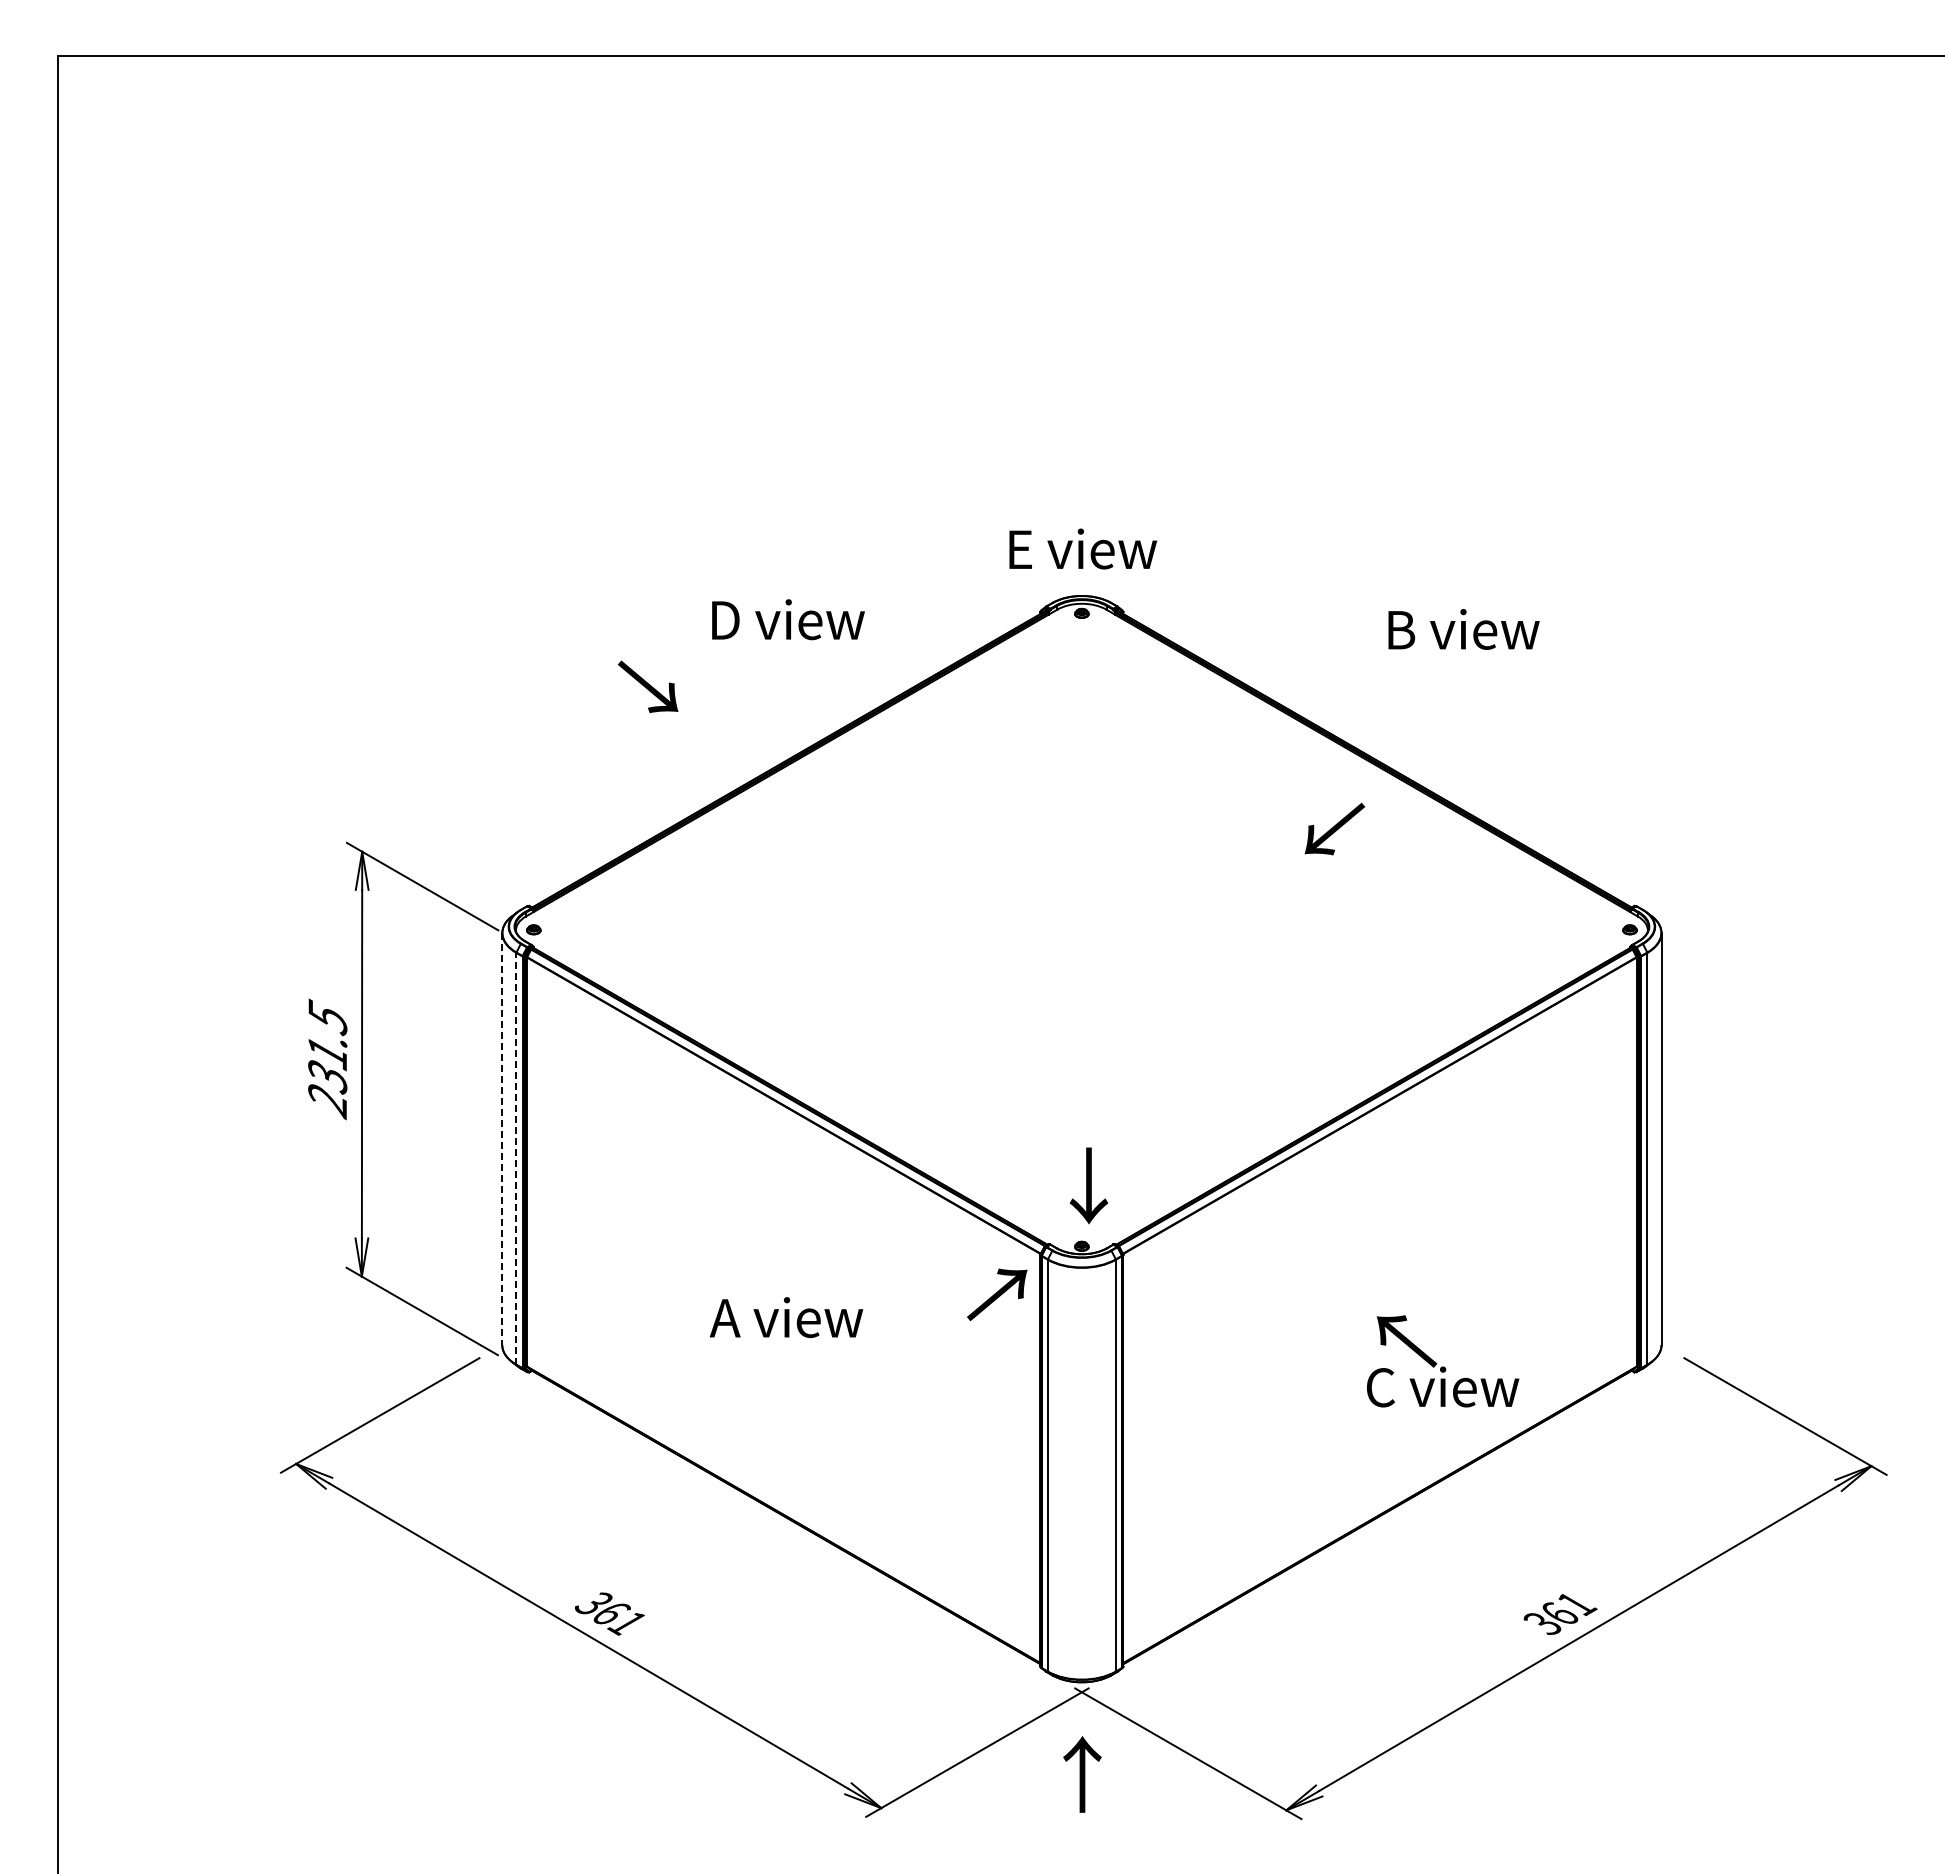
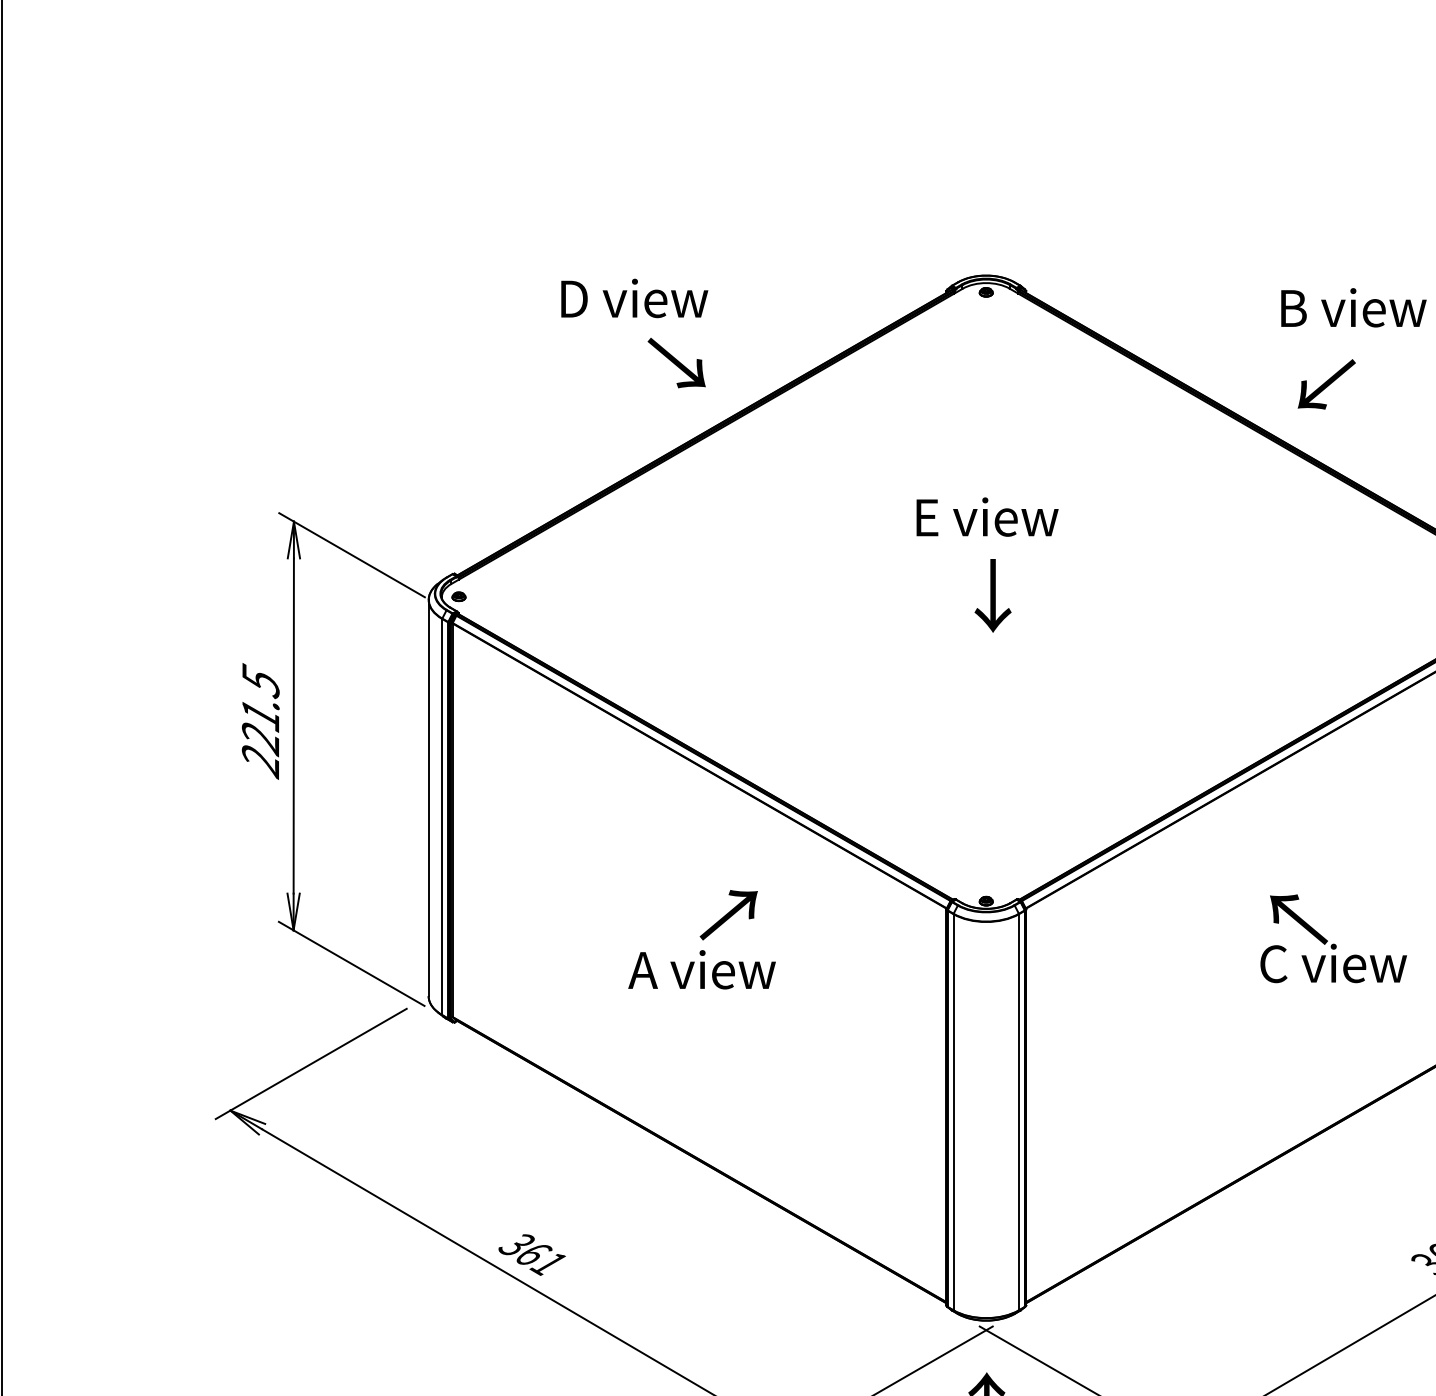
text: (1082, 548) -> (986, 516), moved
text: (788, 619) -> (634, 298), moved
text: (648, 686) -> (677, 362), moved
text: (1334, 828) -> (1326, 383), moved
text: (327, 1078) -> (260, 739), 231.5 -> 221.5
line: (502, 1139) -> (428, 798), dashed -> solid
line: (516, 1158) -> (442, 816), dashed -> solid
text: (1088, 1185) -> (992, 595), moved
text: (997, 1294) -> (729, 914), moved
text: (1443, 1361) -> (1334, 938), moved

